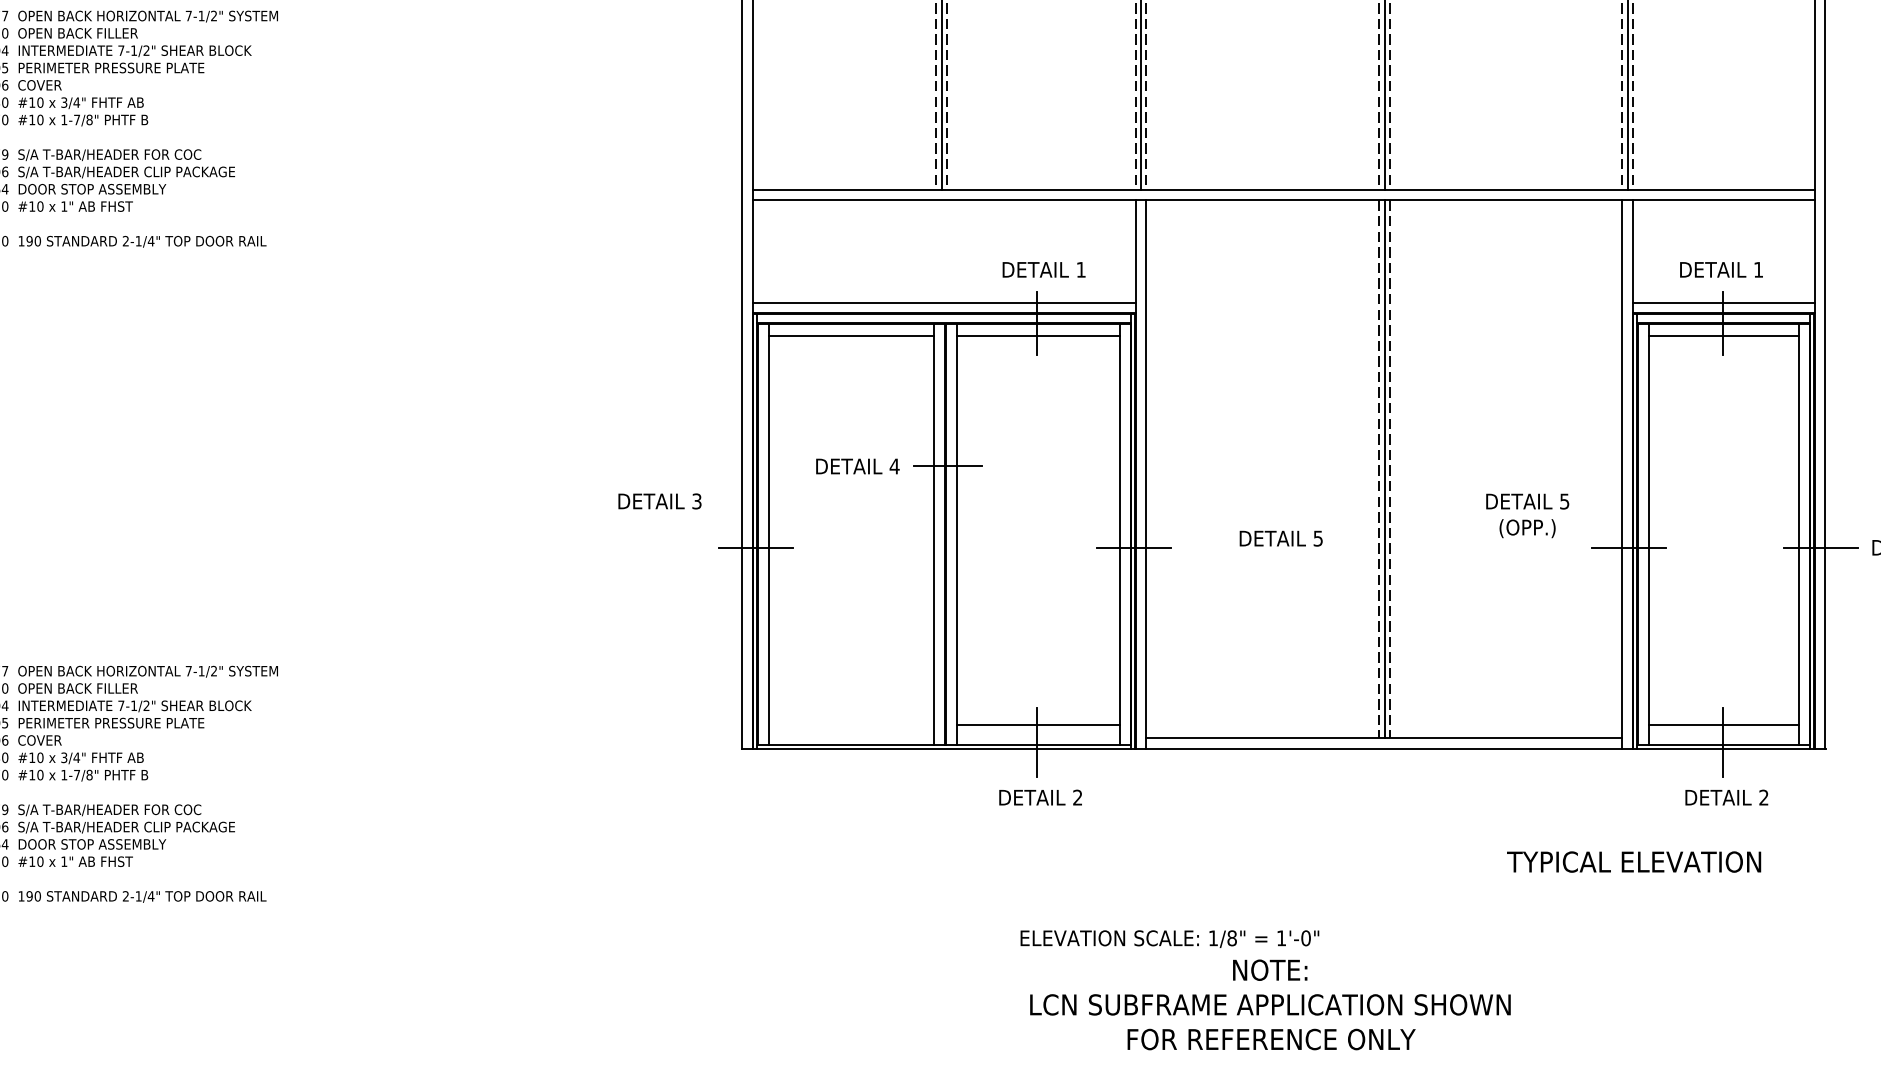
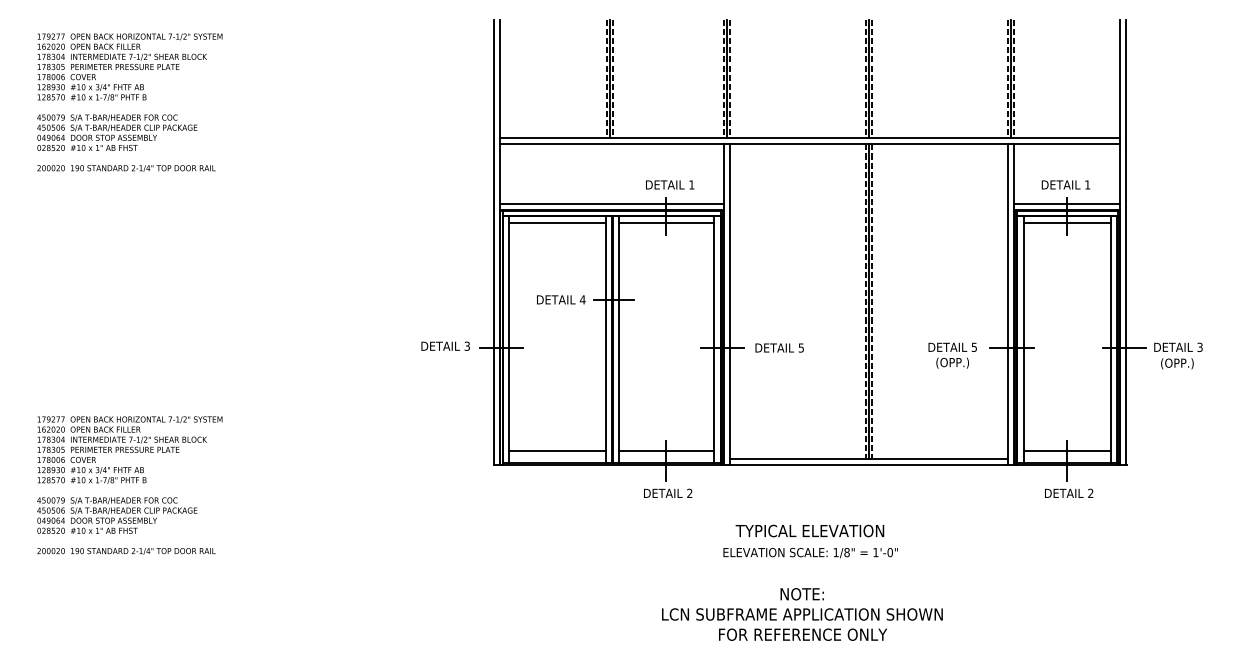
text: (659, 500) -> (445, 345), moved
text: (1527, 515) -> (952, 355), moved
text: (1280, 537) -> (779, 347), moved
line: (851, 724) -> (557, 450), added
text: (1633, 861) -> (809, 530), moved
text: (1169, 939) -> (810, 553), moved

